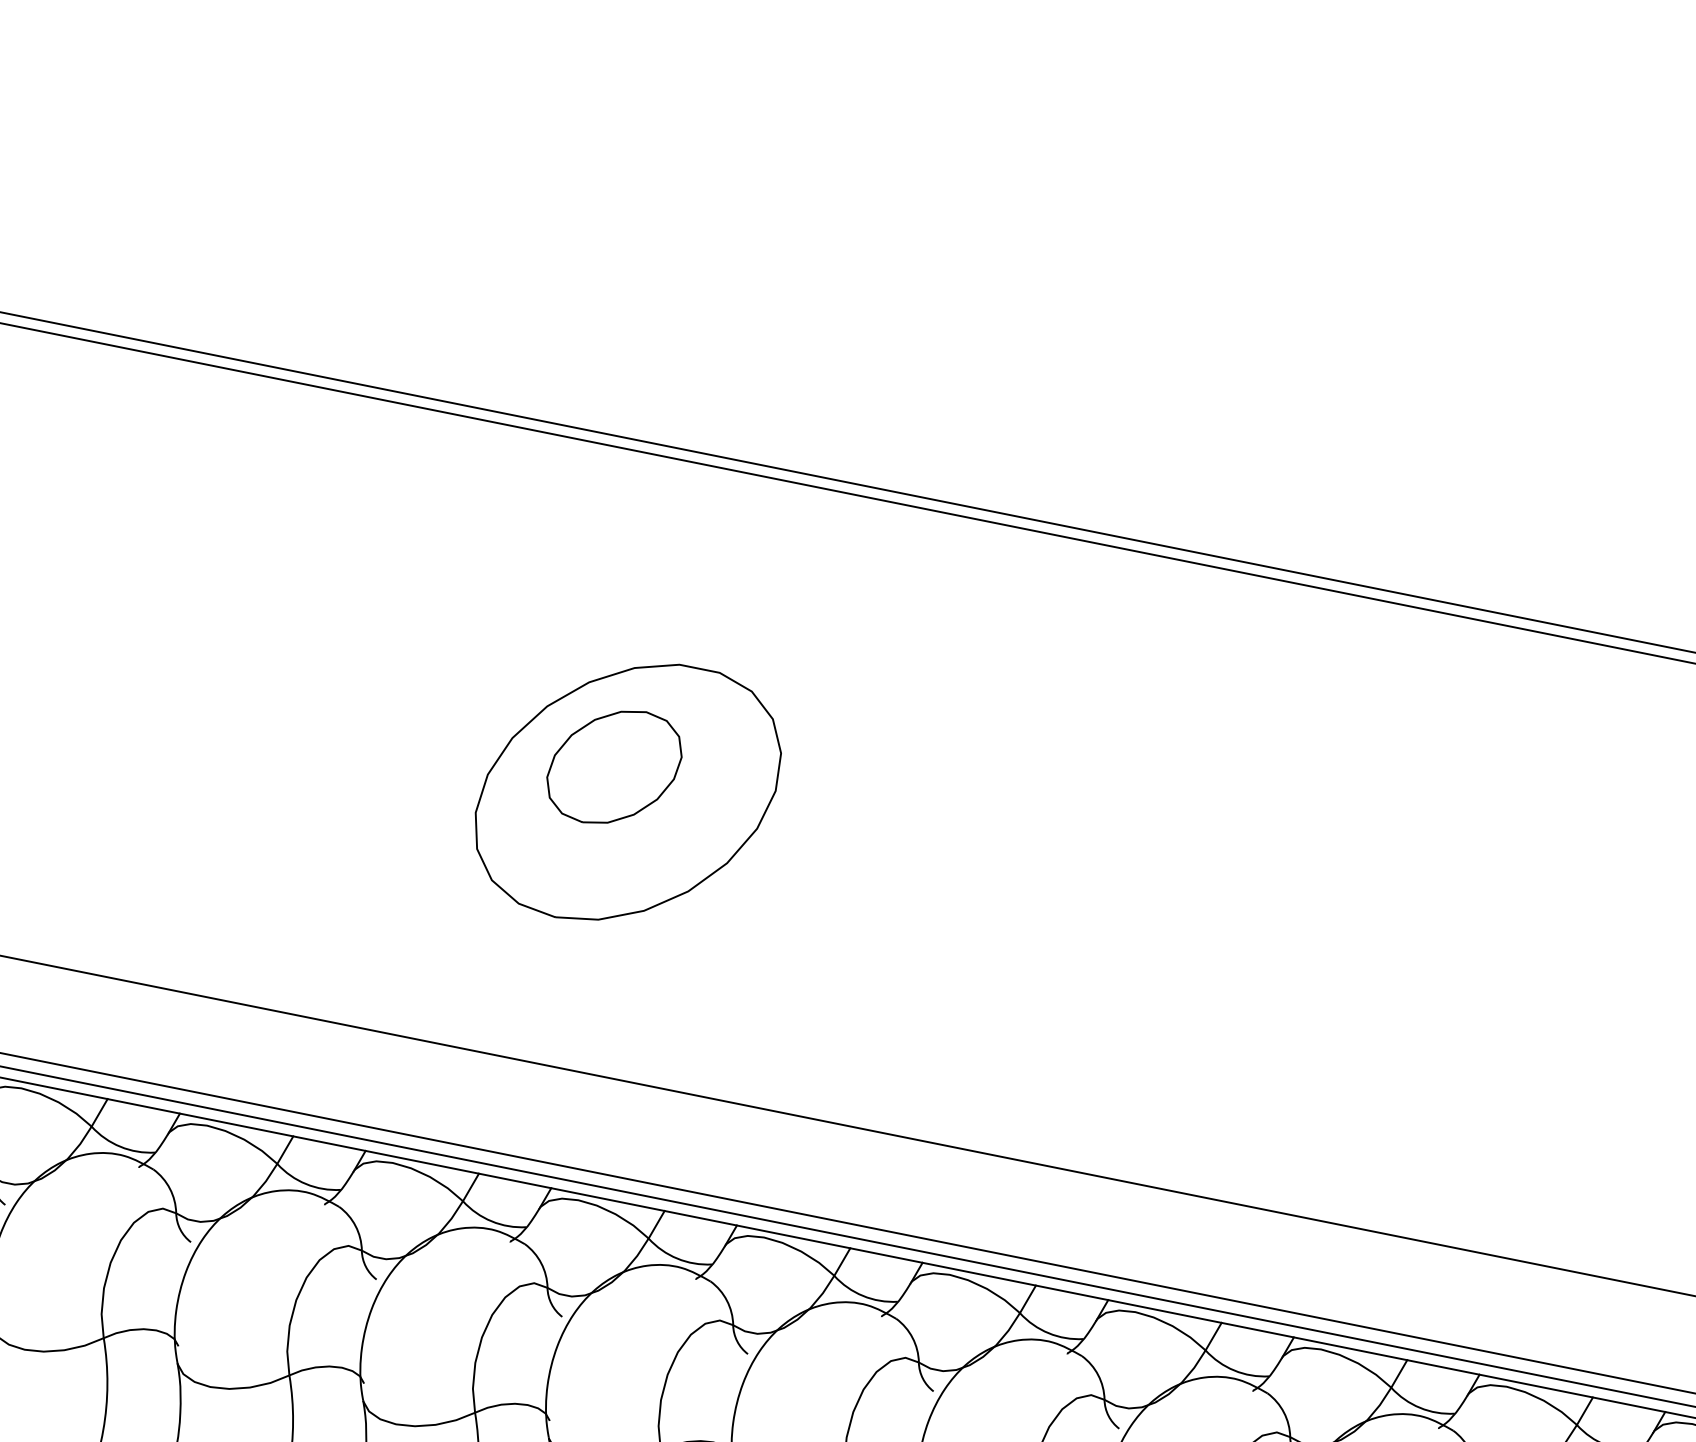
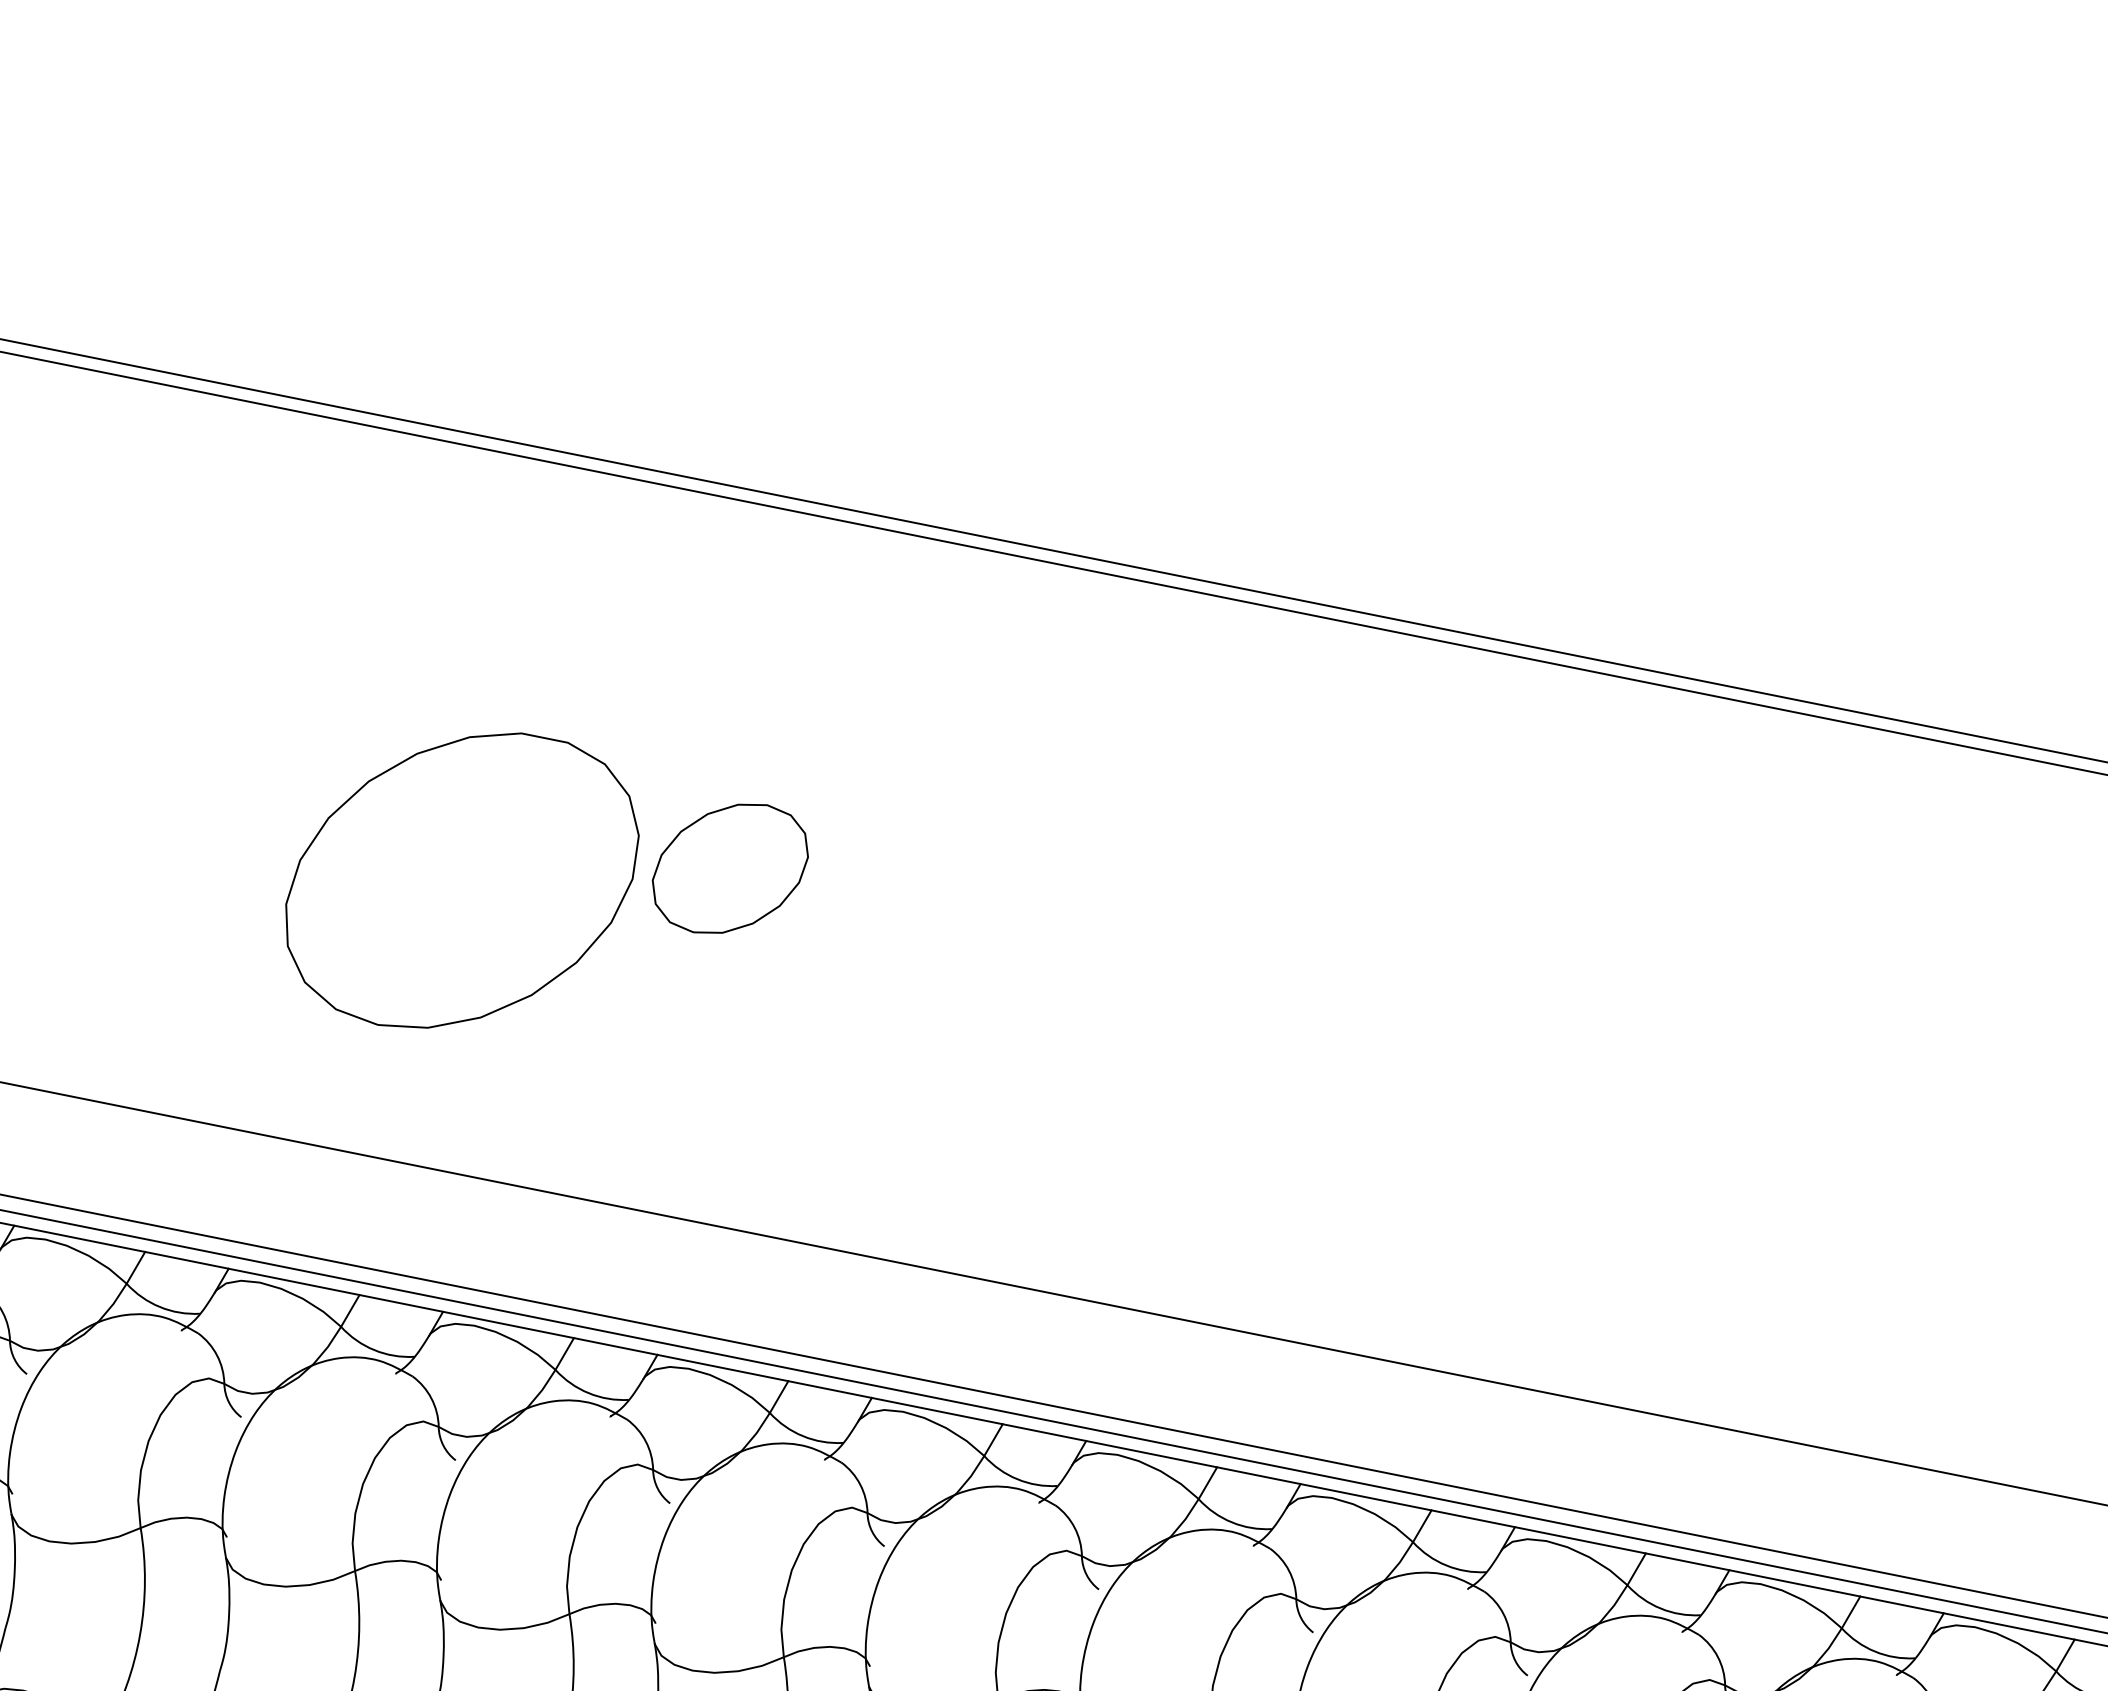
part: (628, 792) -> (462, 880), moved

